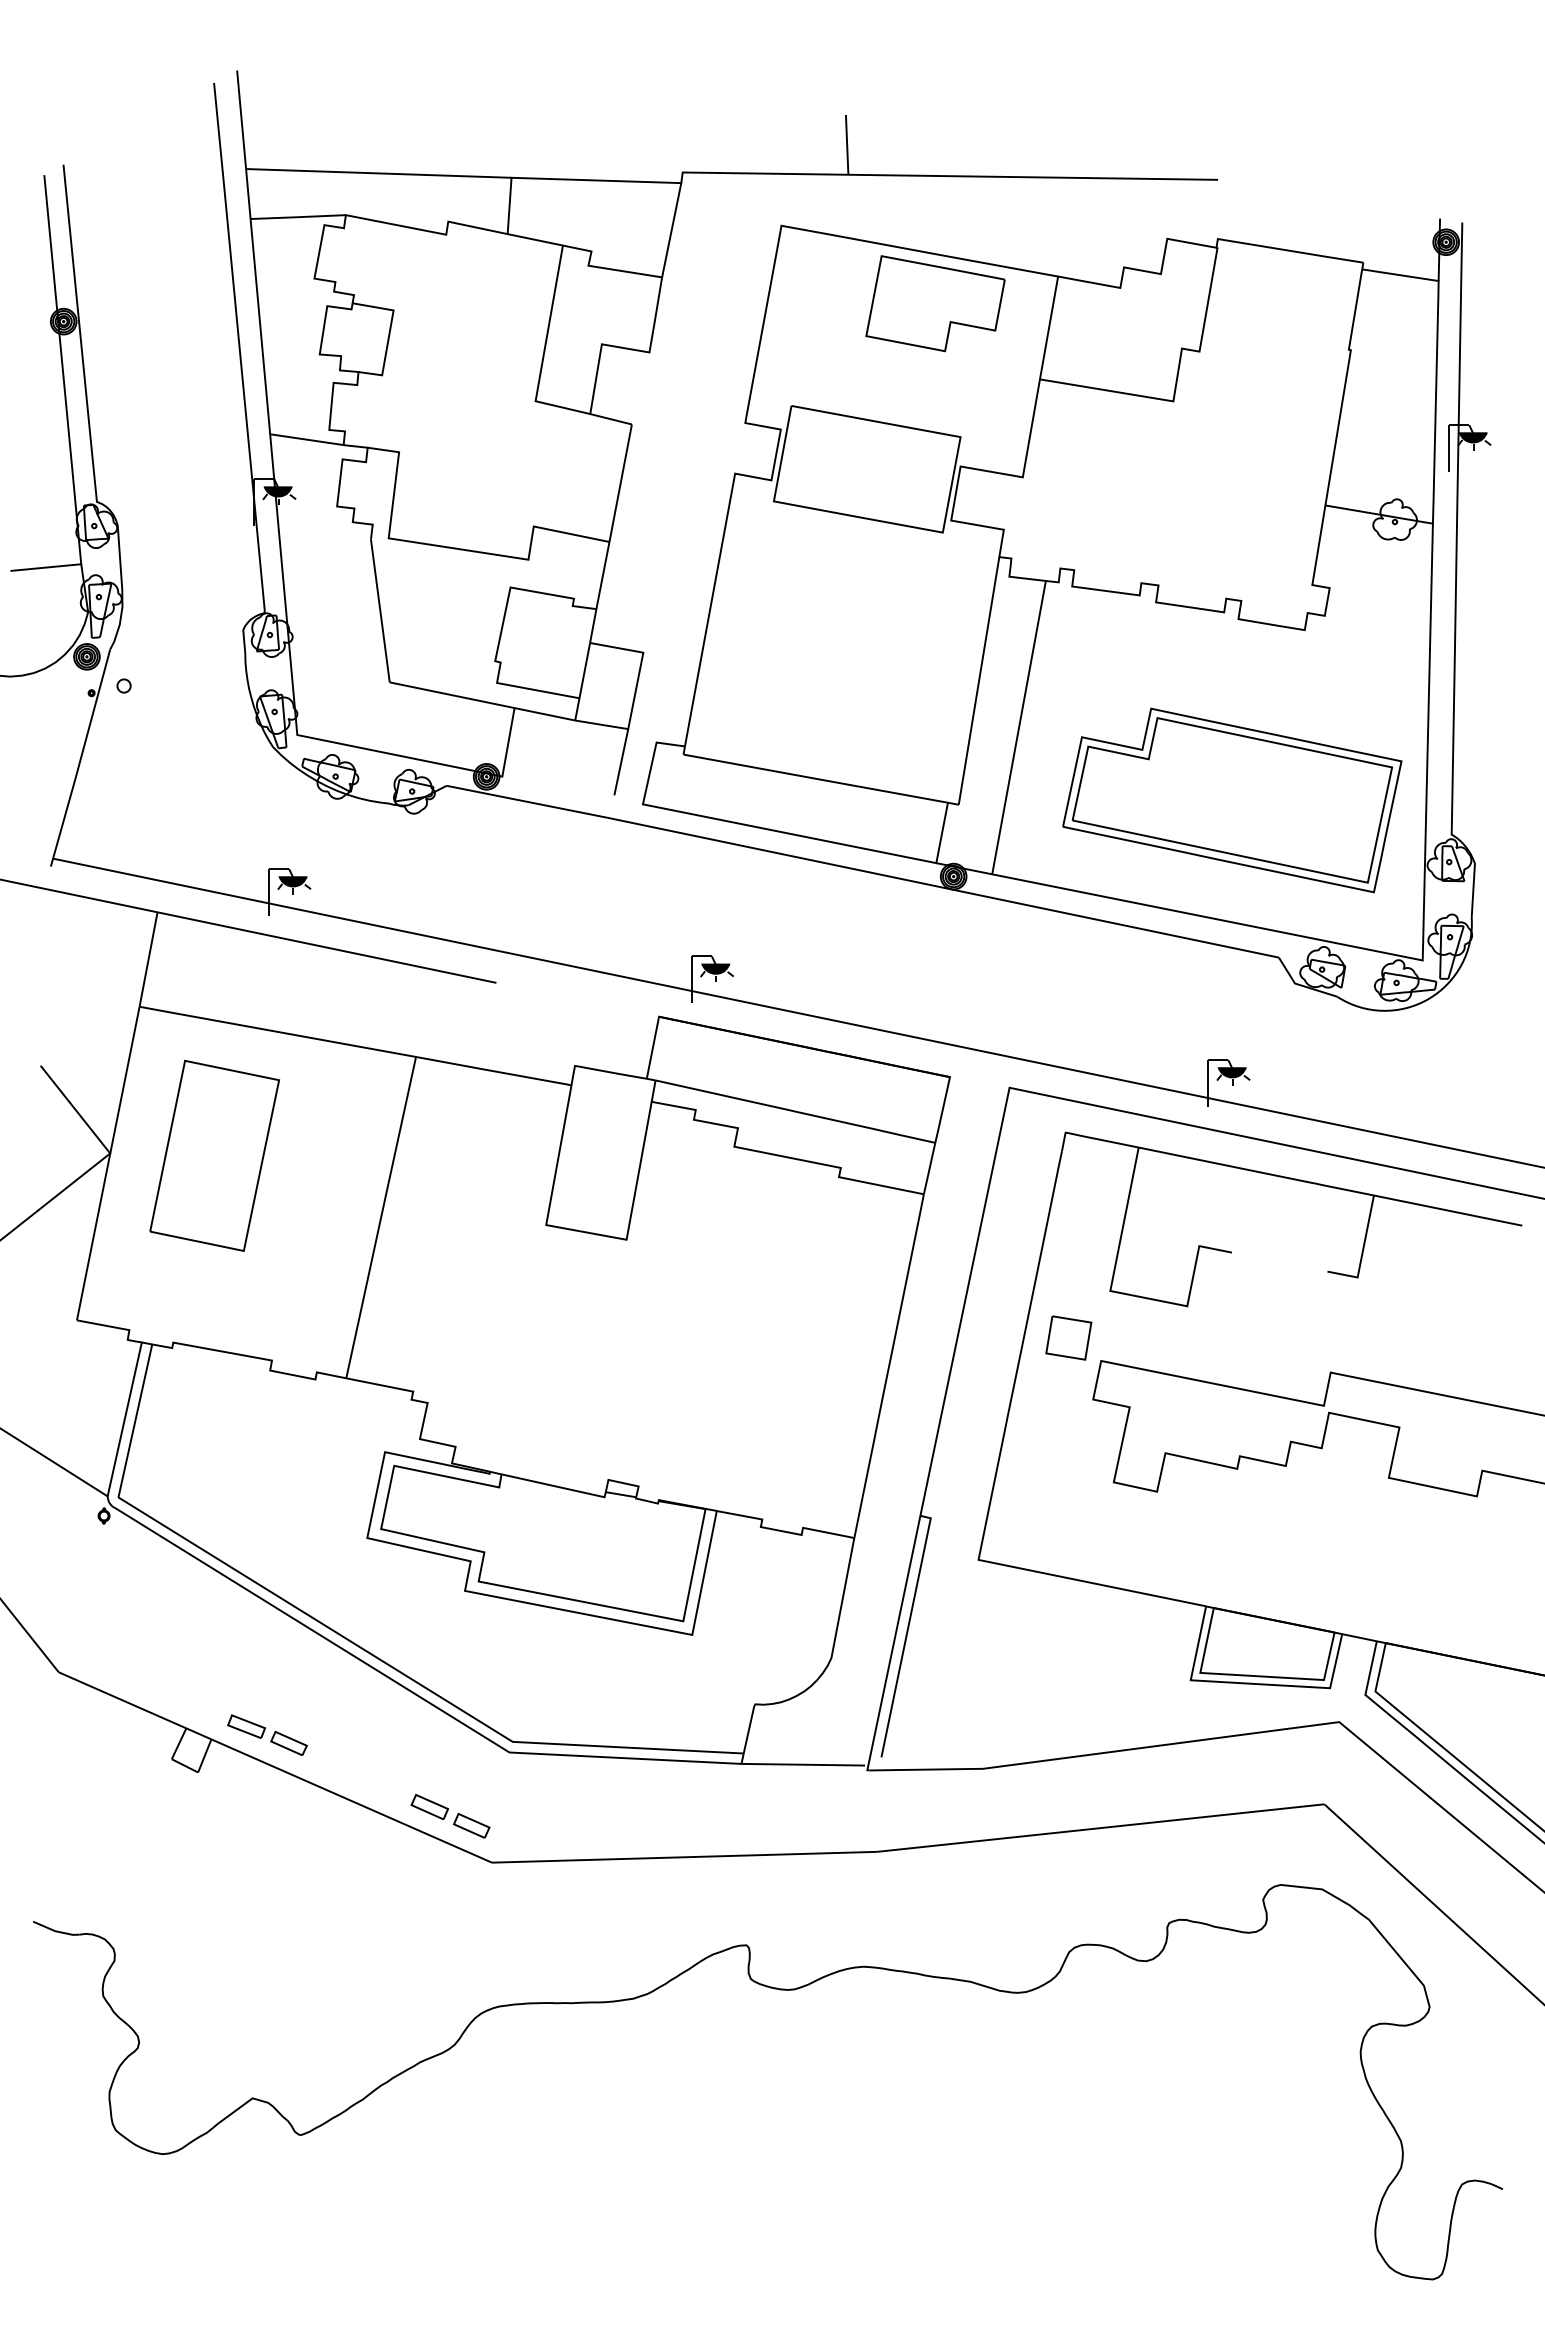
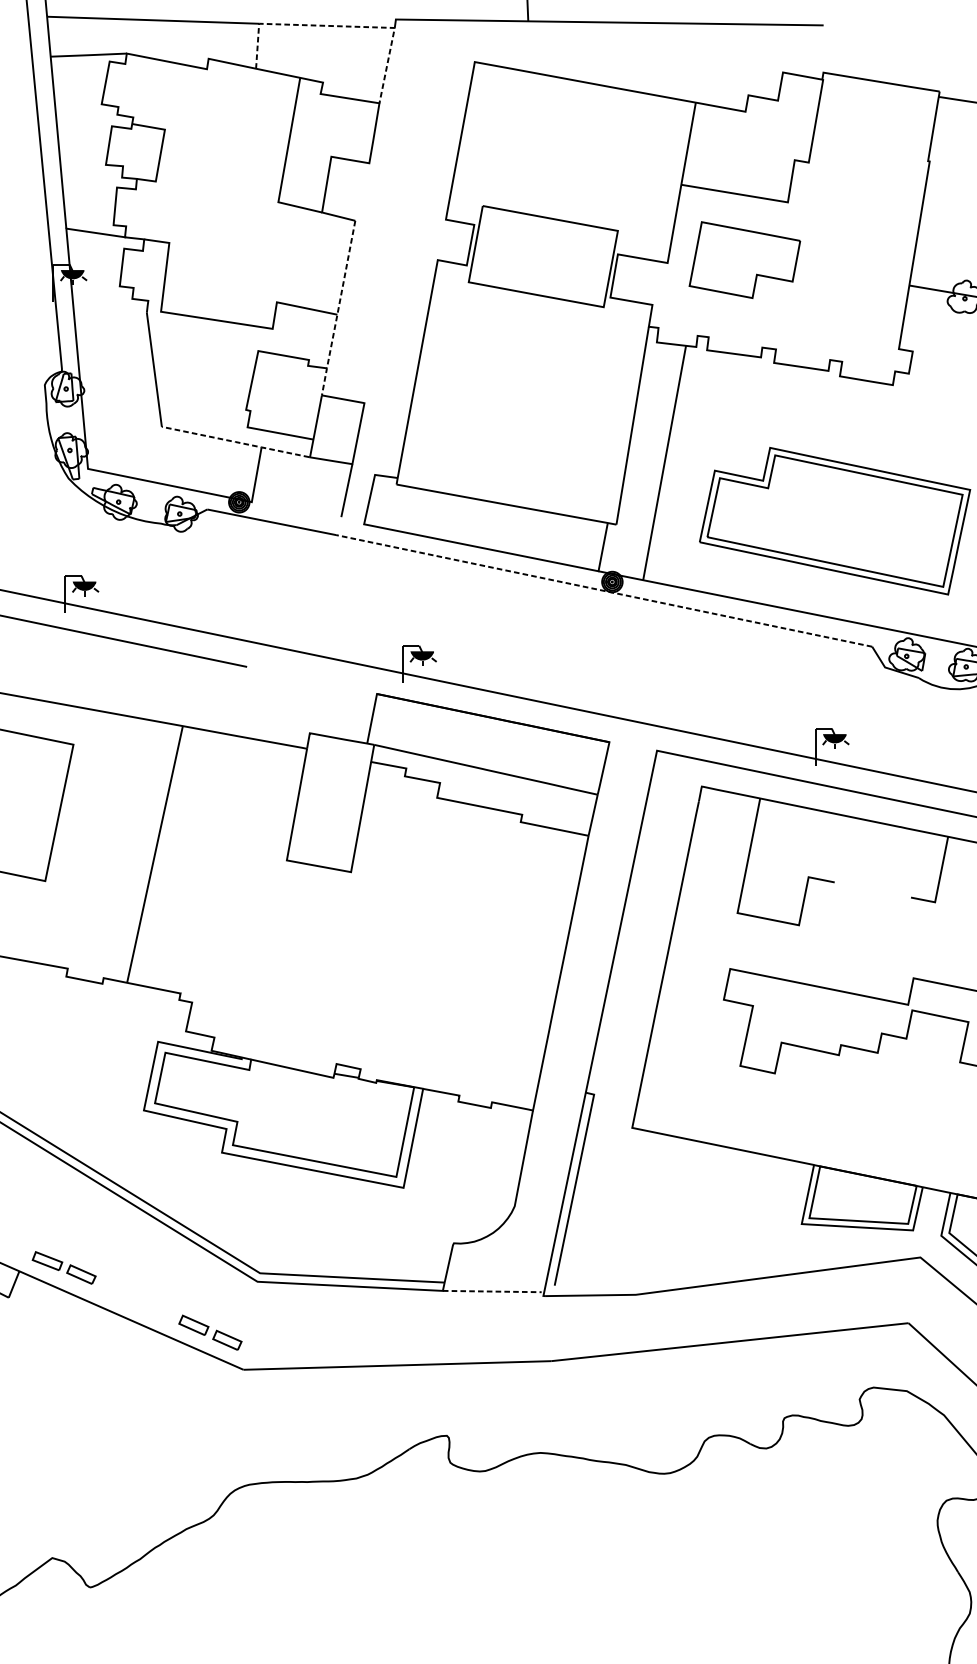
line: (616, 181) -> (343, 26), solid -> dashed
part: (935, 303) -> (744, 259), moved
line: (610, 535) -> (338, 309), solid -> dashed
line: (481, 701) -> (235, 442), solid -> dashed
line: (943, 887) -> (604, 590), solid -> dashed
part: (1068, 1337) -> (704, 950), removed
line: (803, 1764) -> (492, 1291), solid -> dashed

